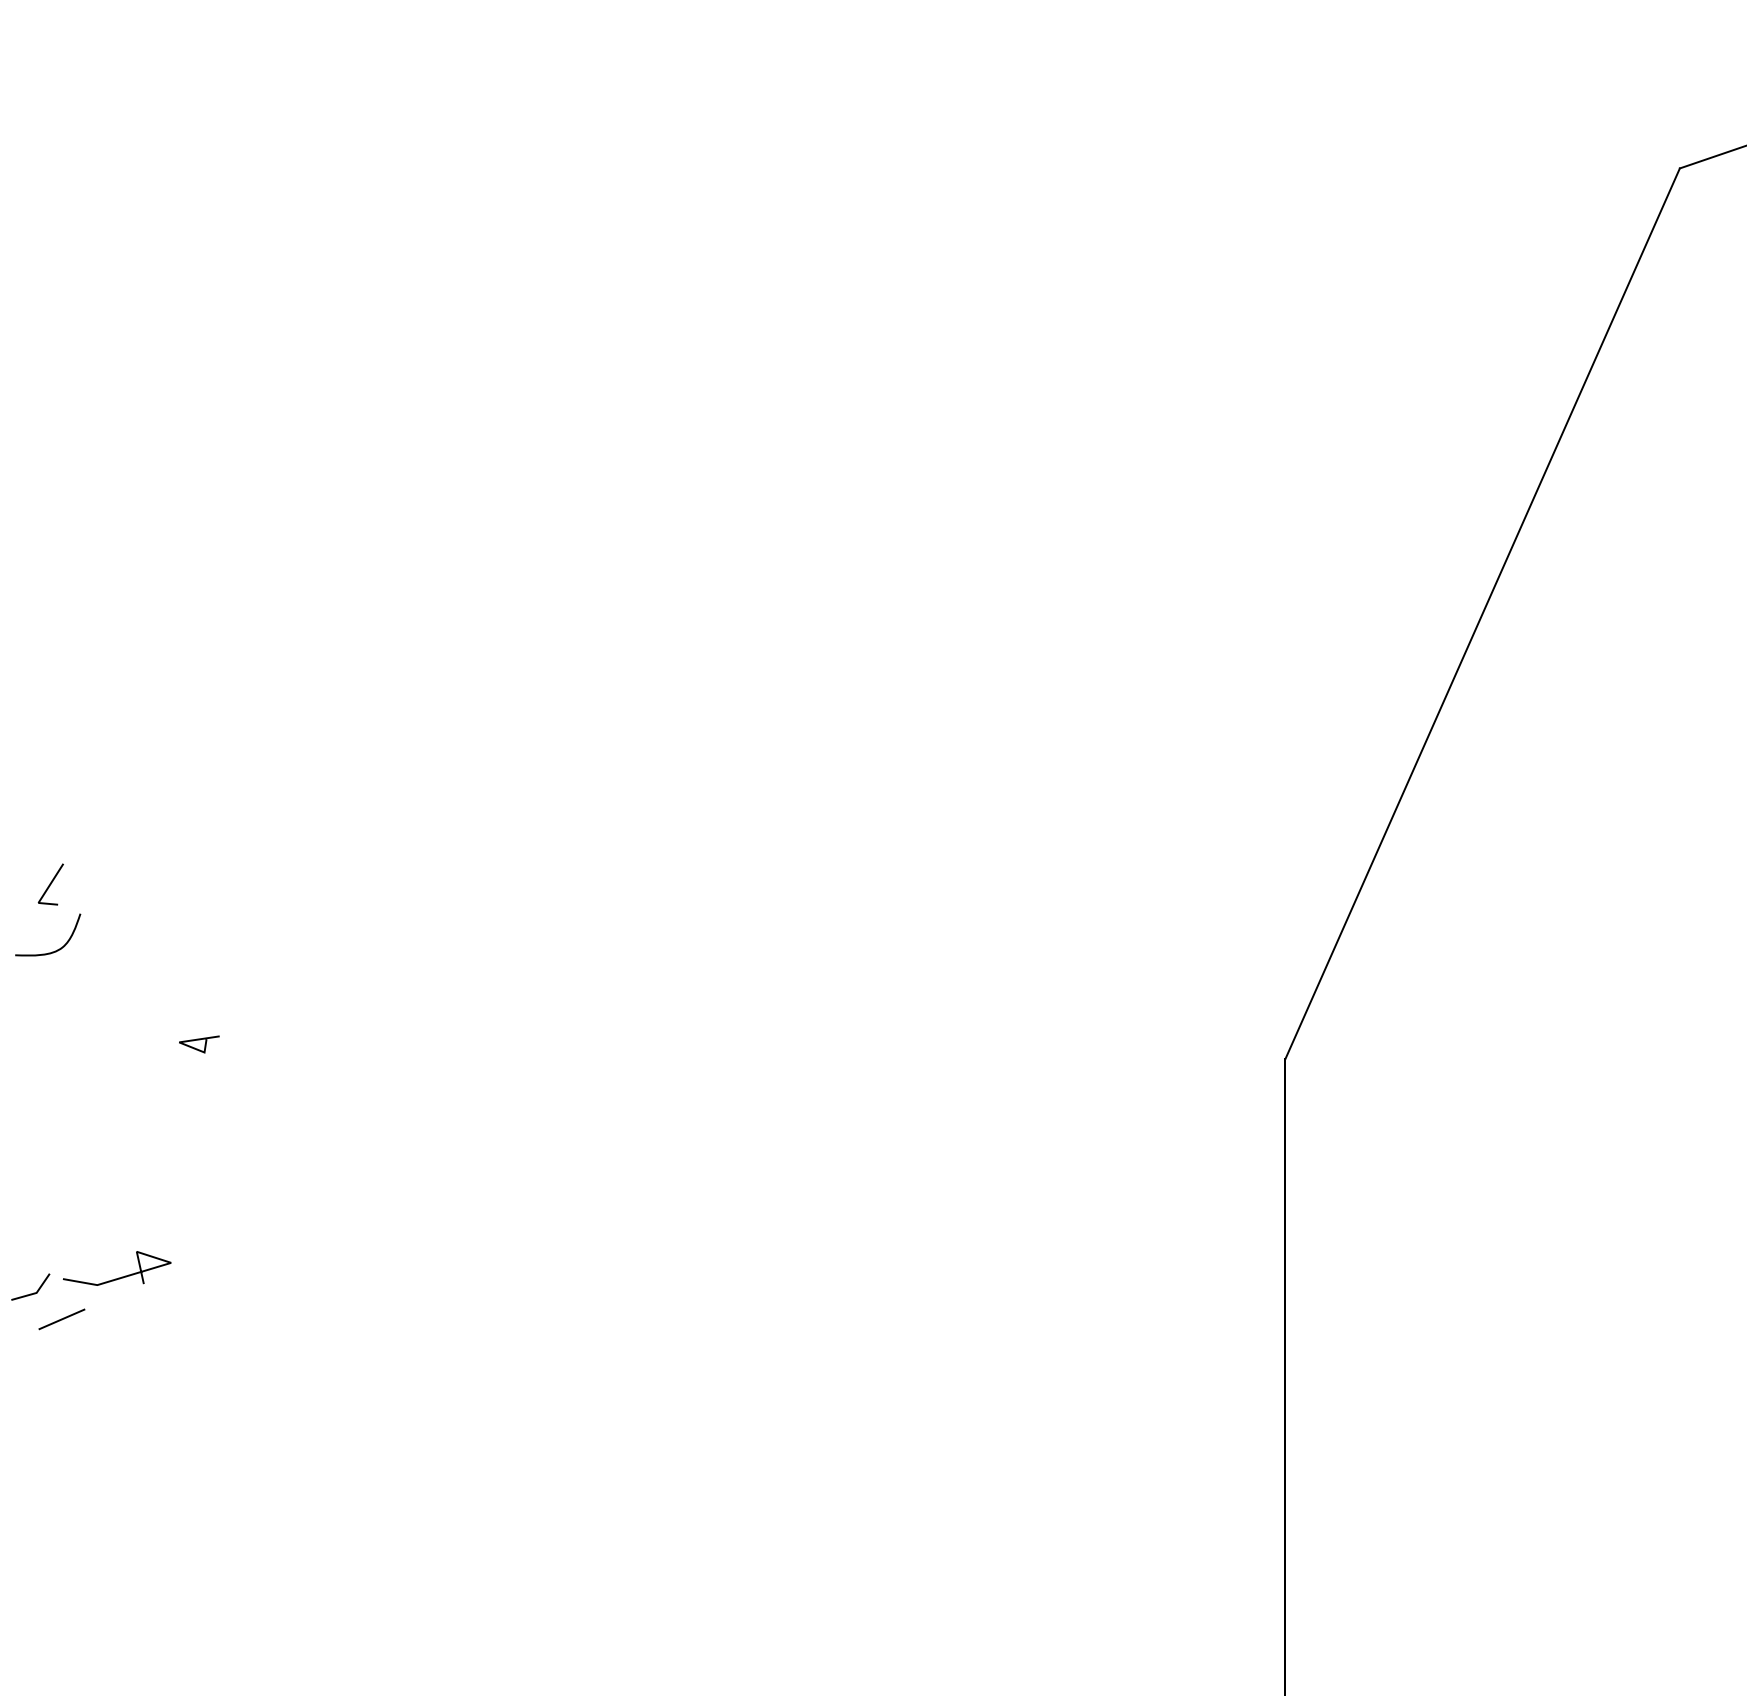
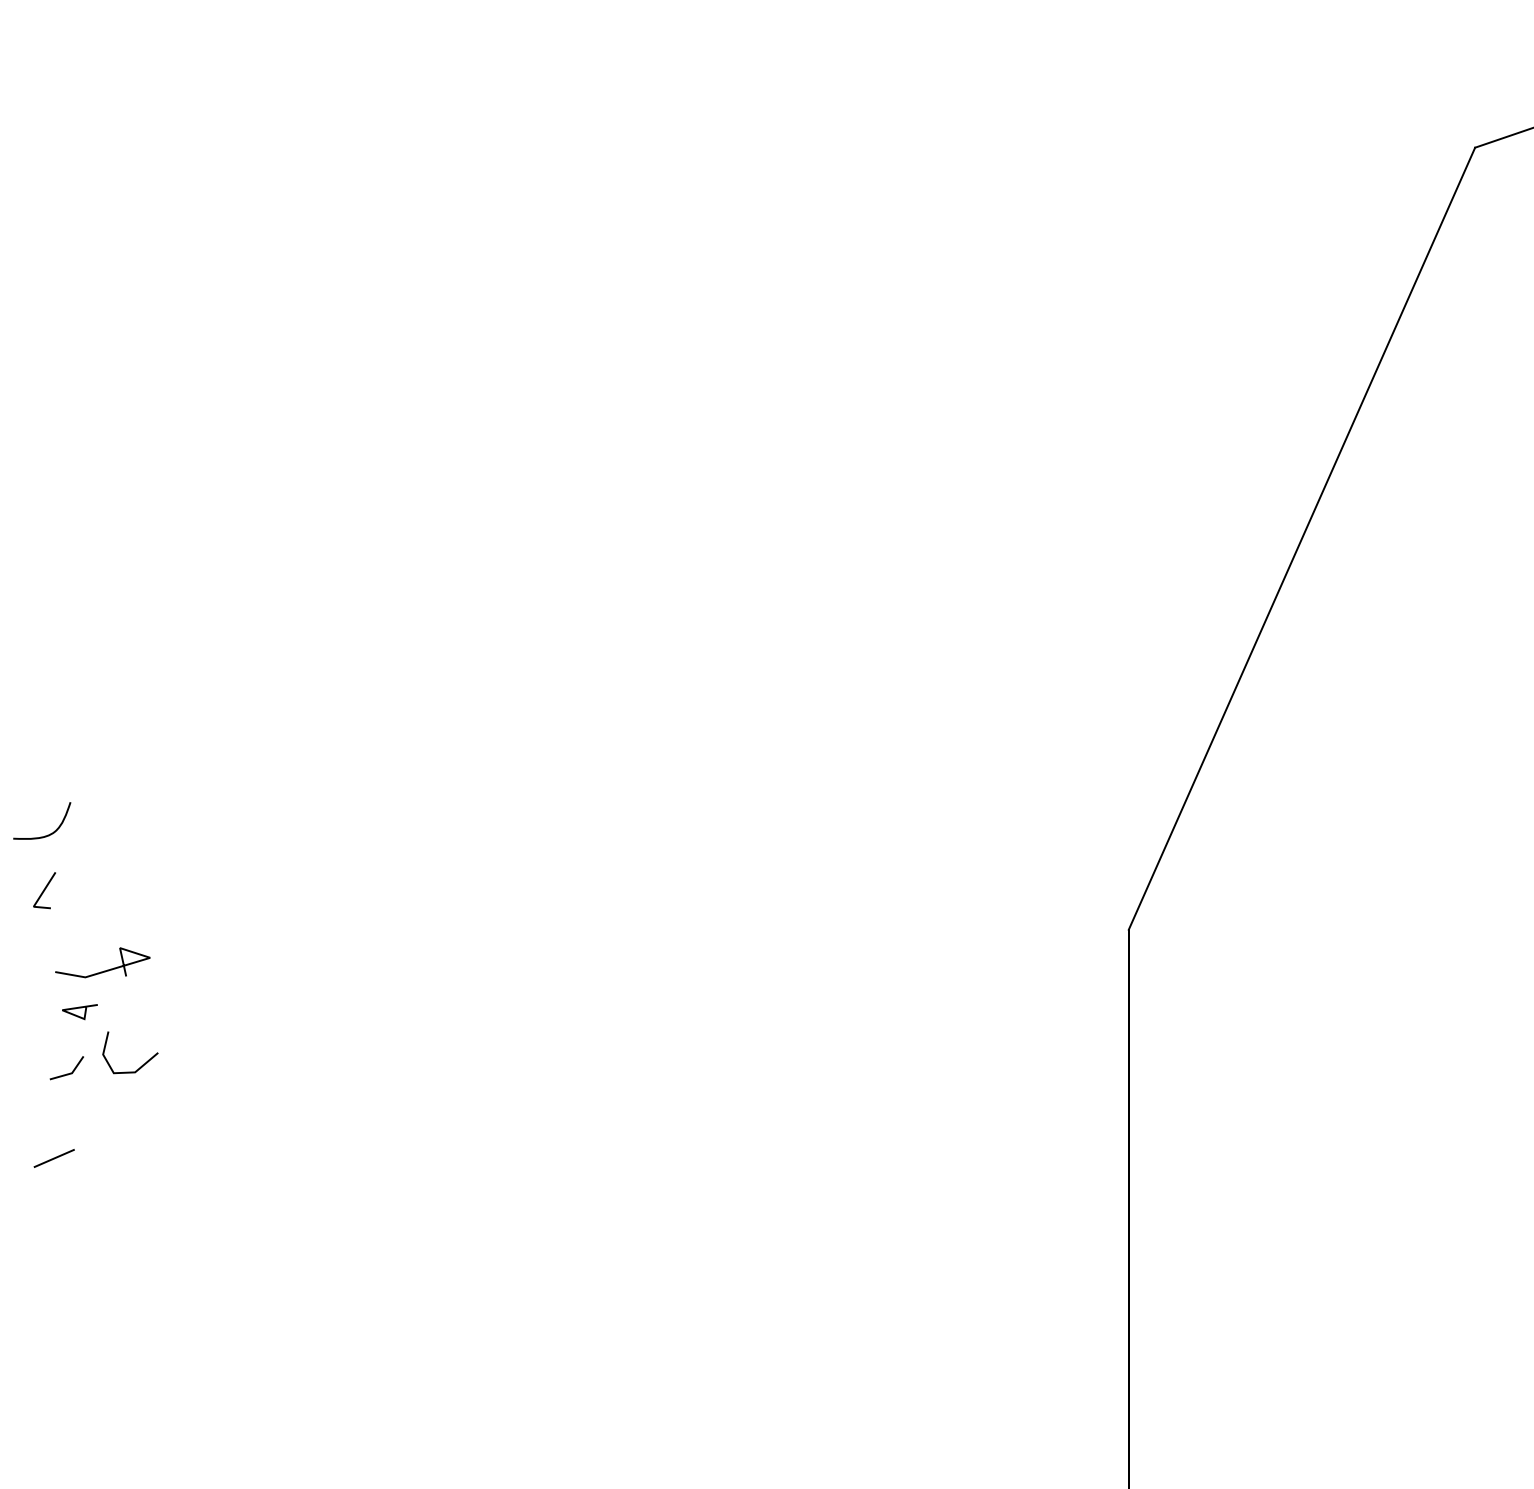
line: (50, 884) -> (44, 890), moved
line: (197, 1048) -> (78, 1015), moved
line: (162, 1212) -> (142, 1064), added
line: (119, 1277) -> (104, 970), moved
line: (30, 1293) -> (66, 1073), moved

